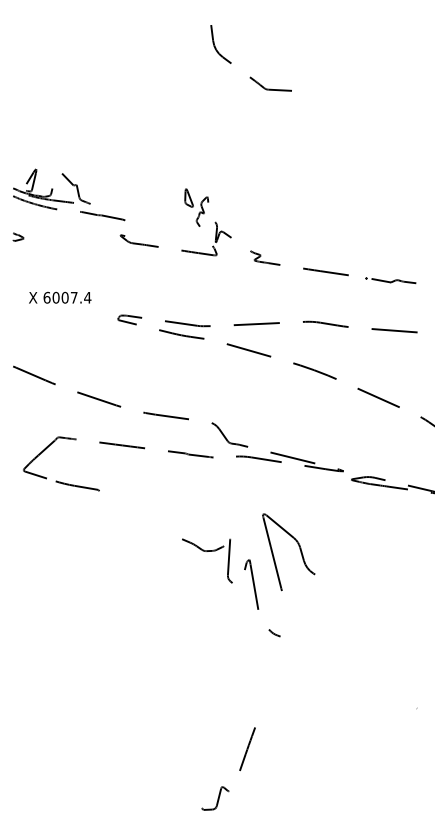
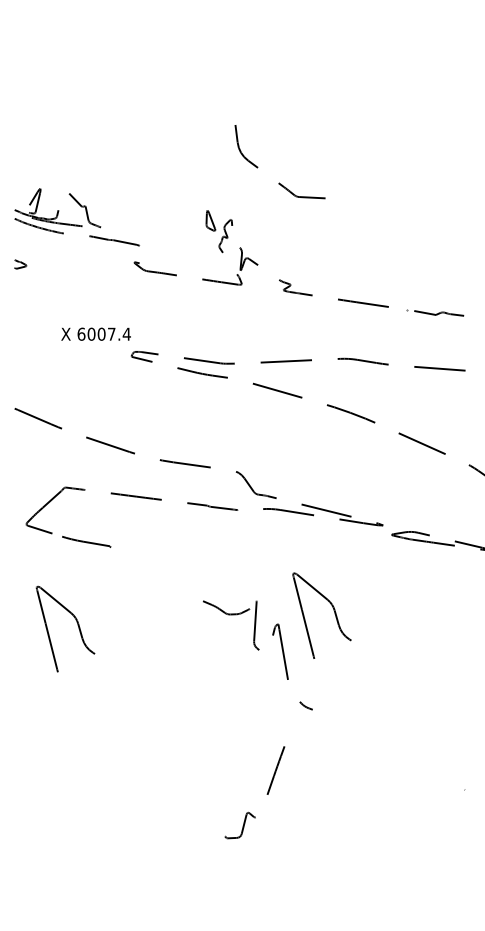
curve: (250, 76) -> (279, 182), moved
text: (60, 297) -> (96, 333), moved
part: (69, 561) -> (77, 626), added
curve: (239, 768) -> (267, 792), moved

